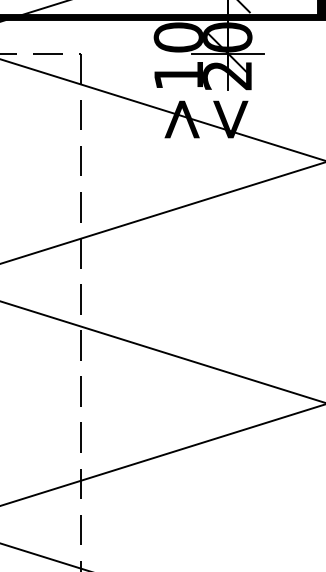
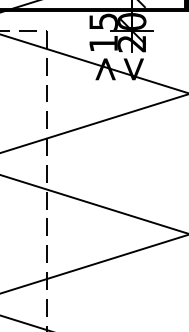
text: (178, 37) -> (103, 21), >10 -> >15

